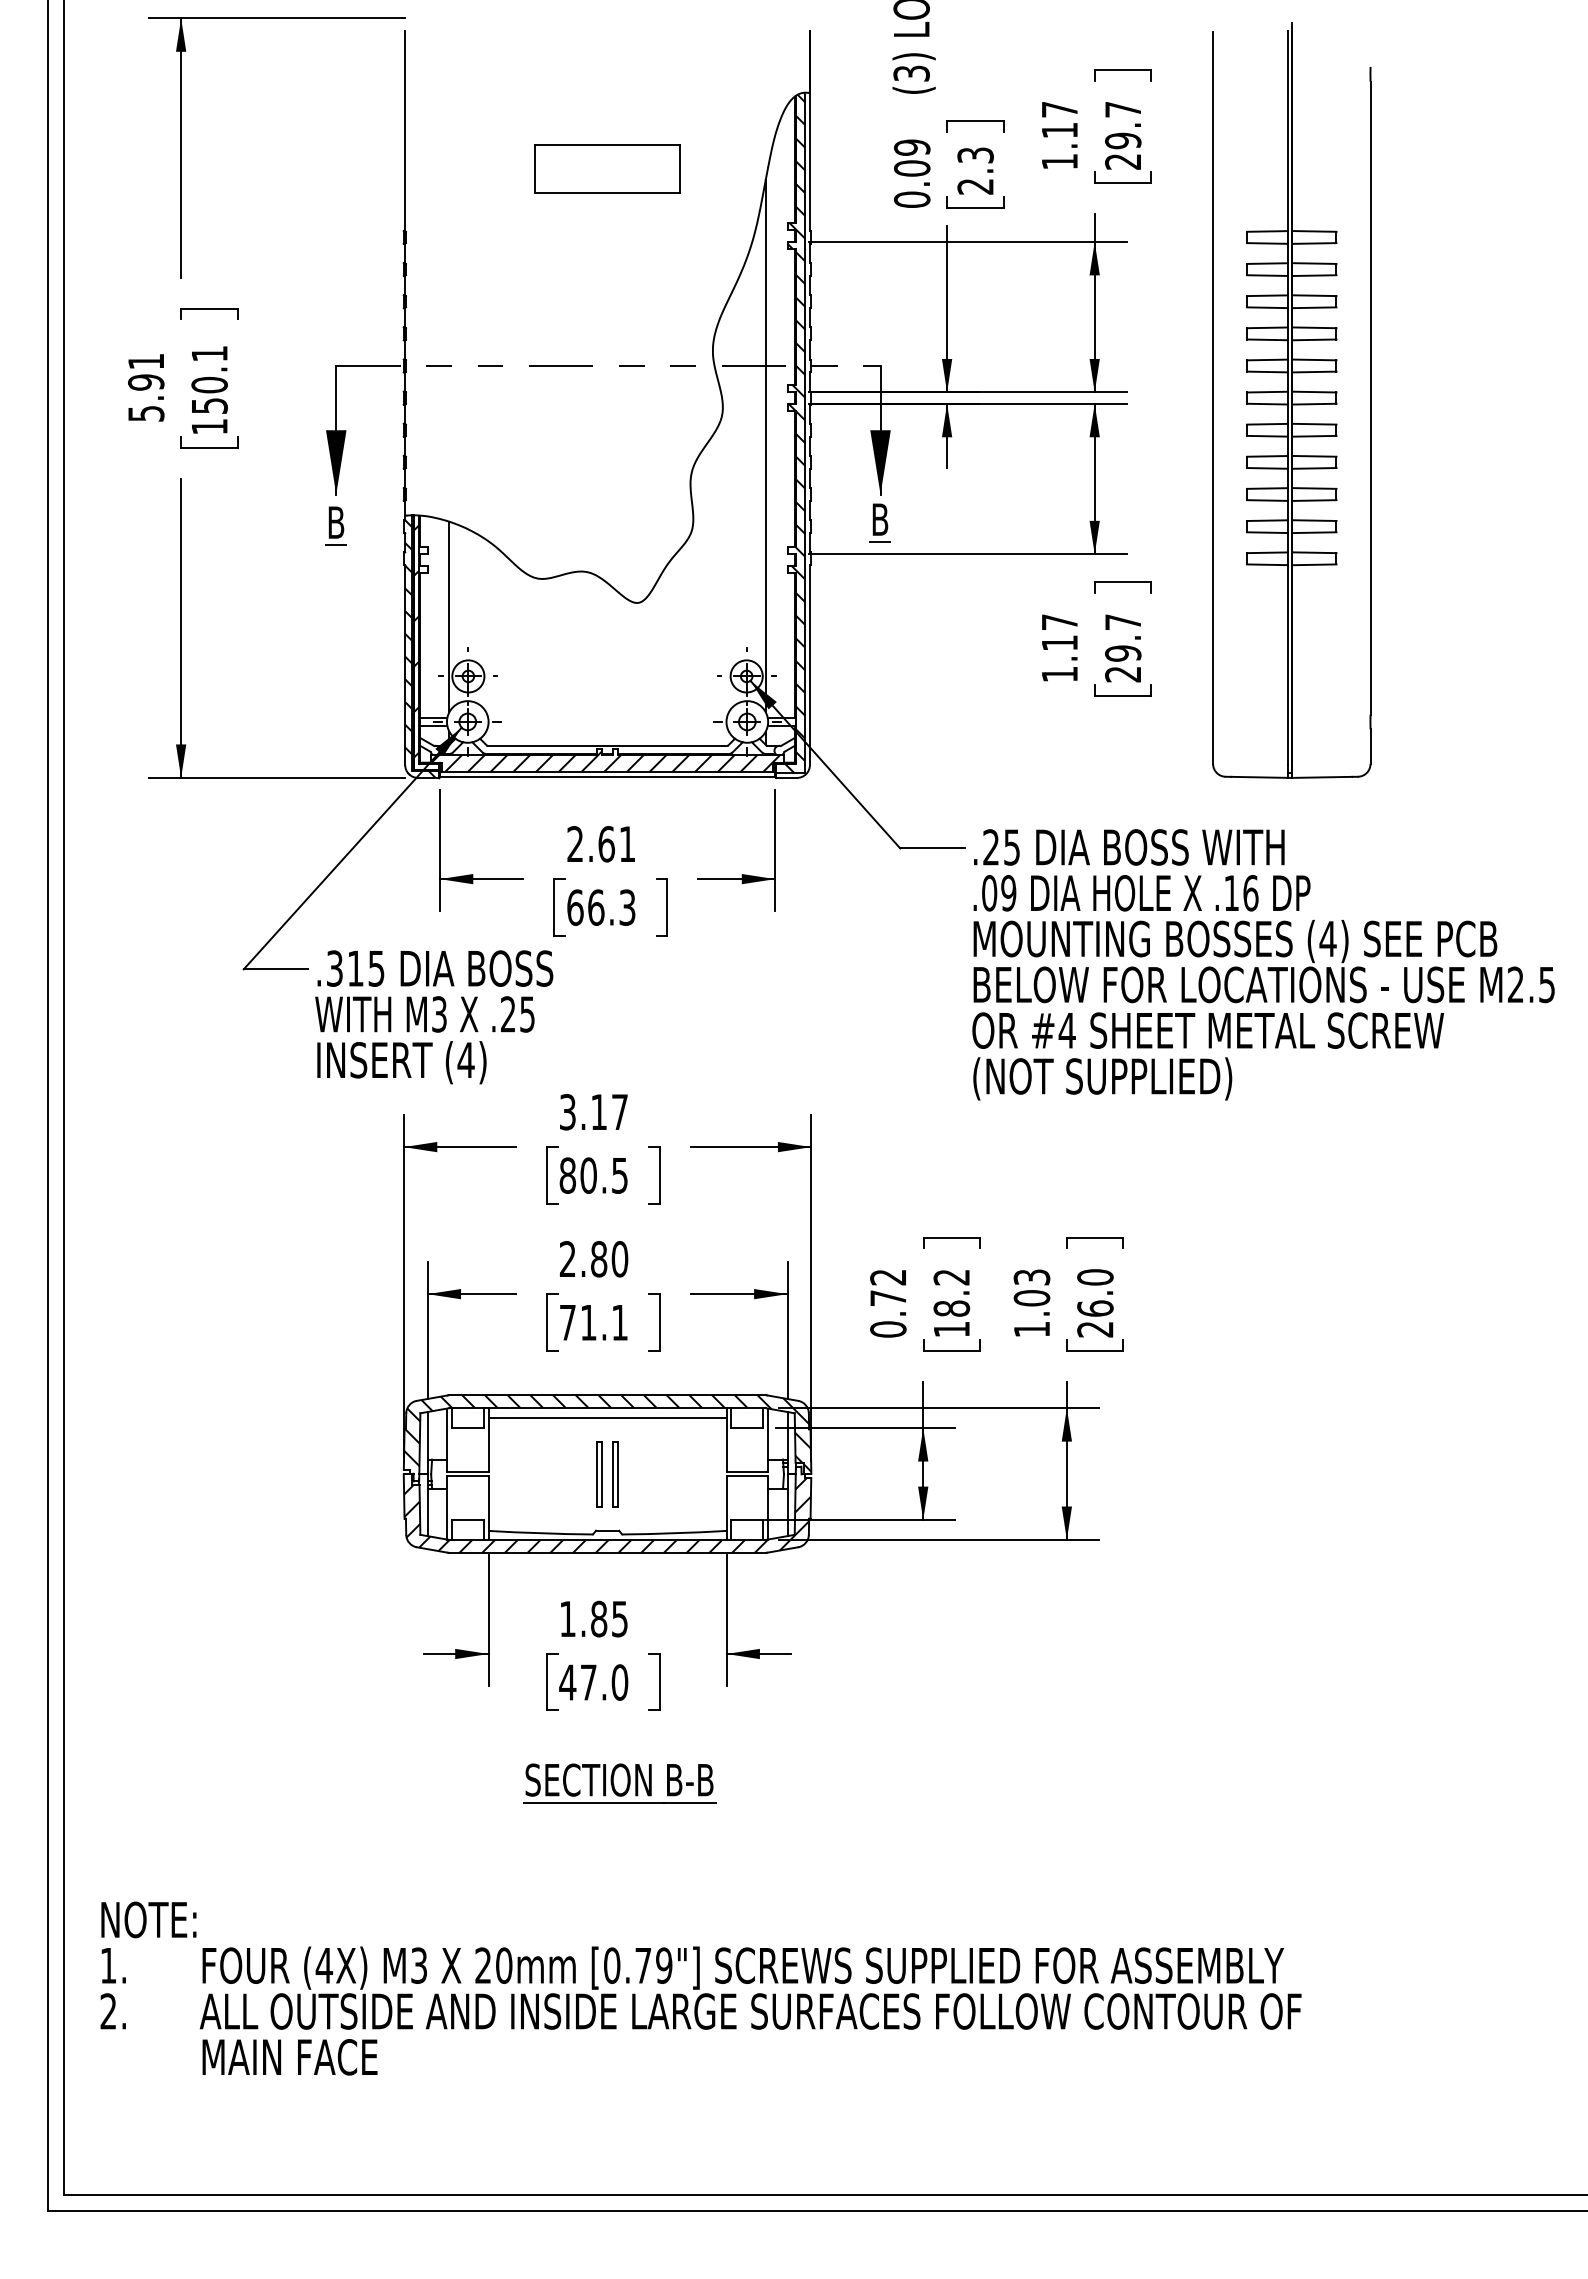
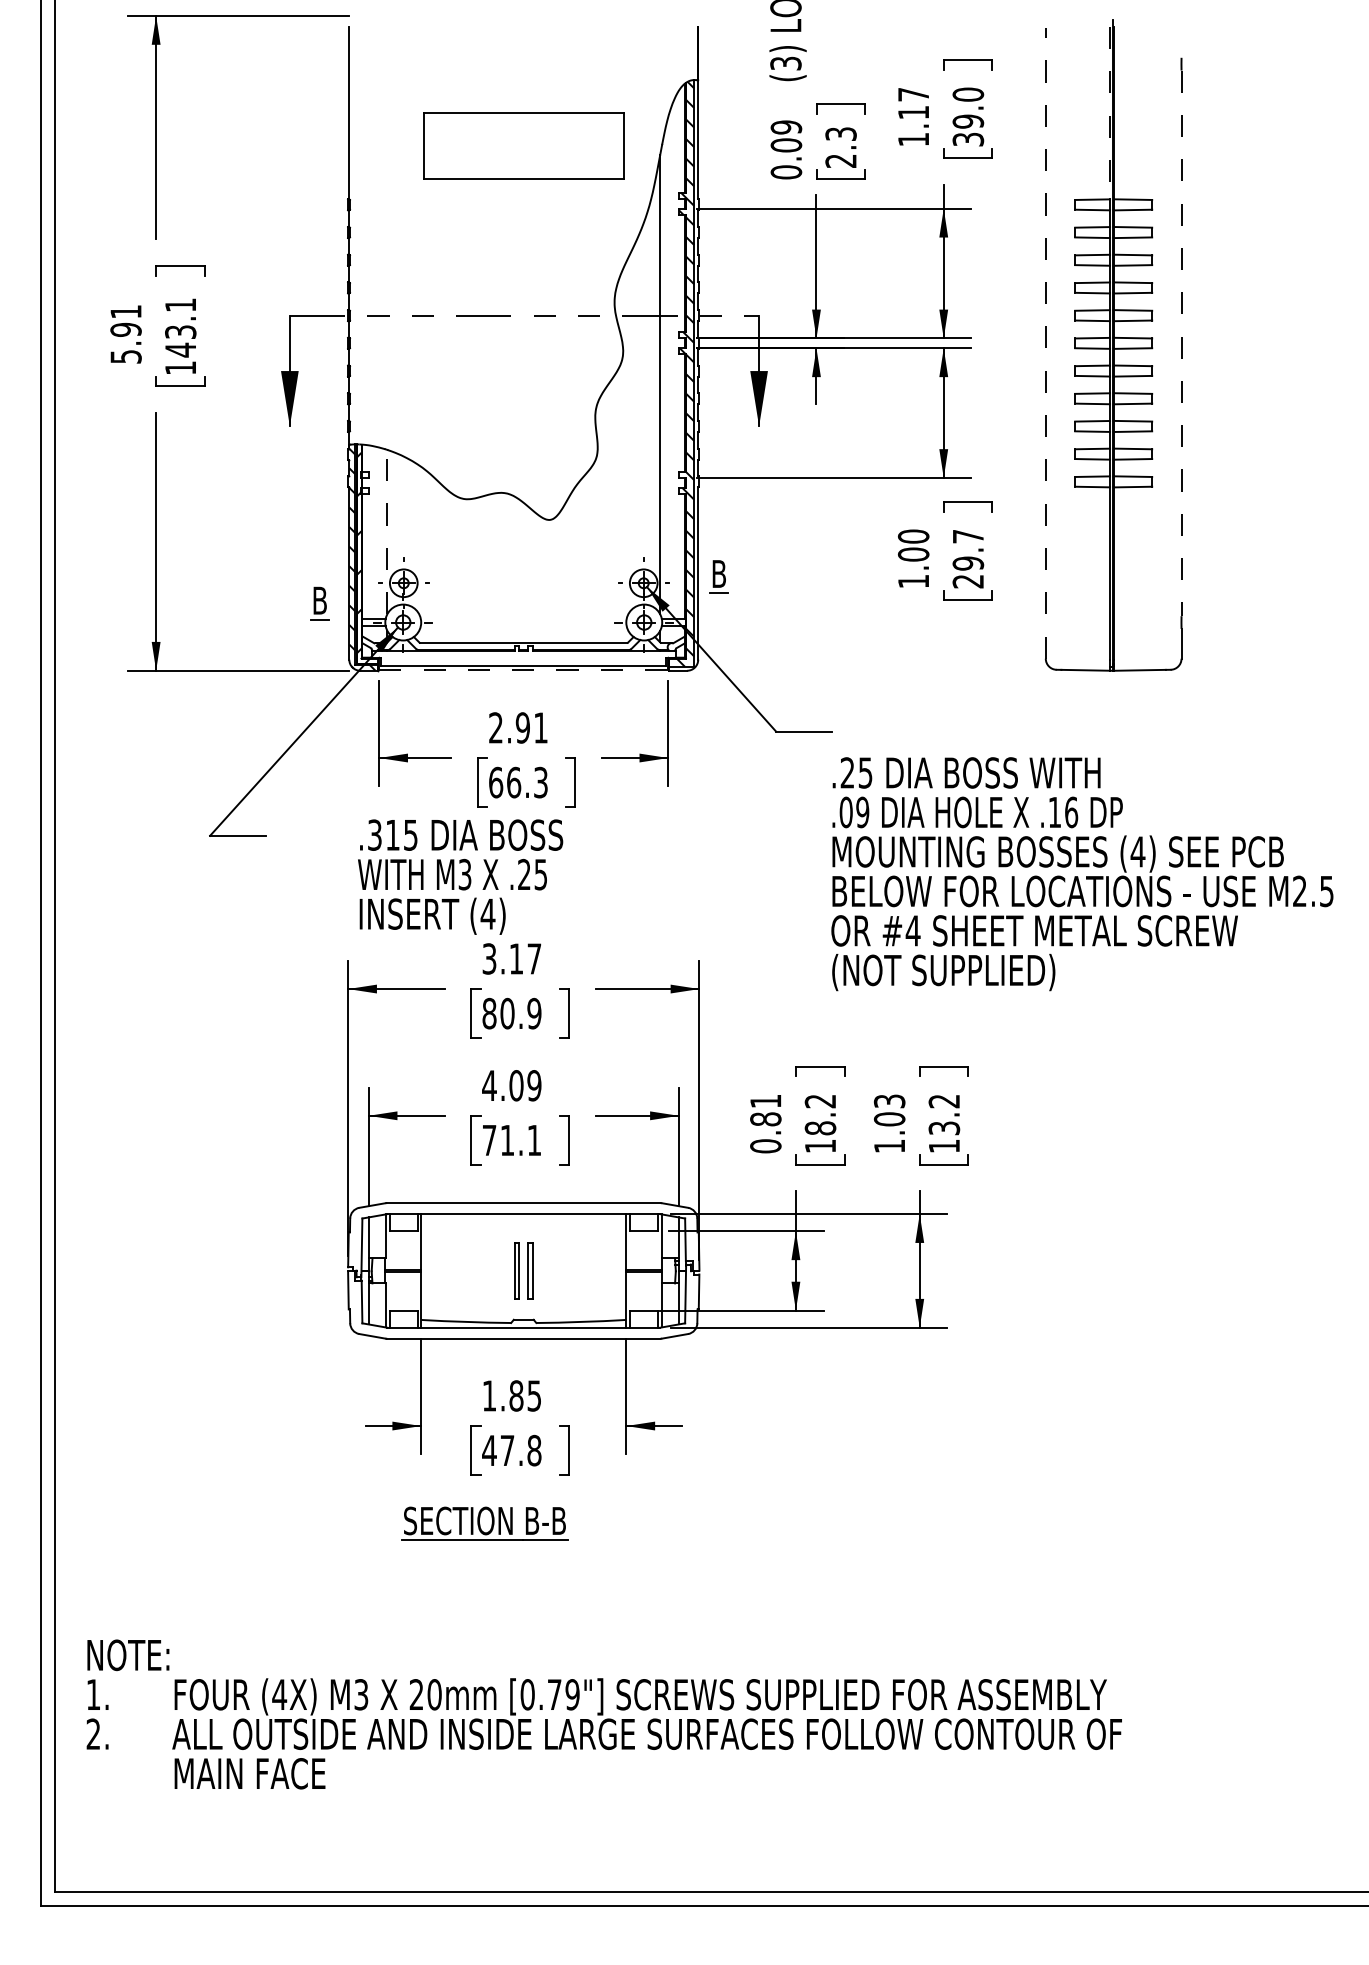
line: (1287, 131) -> (1109, 113), solid -> dashed
text: (1123, 135) -> (968, 116), 29.7 -> 39.0
part: (607, 168) -> (523, 145), size x1.6
text: (209, 395) -> (180, 341), 150.1 -> 143.1
line: (1213, 398) -> (1046, 343), solid -> dashed
line: (1370, 398) -> (1181, 343), solid -> dashed
part: (879, 522) -> (718, 576), moved
part: (335, 525) -> (319, 603), moved
line: (449, 616) -> (387, 531), solid -> dashed
text: (1059, 632) -> (913, 545), 1.17 -> 1.00
hatch: (605, 761) -> (521, 656), removed
line: (607, 777) -> (523, 670), solid -> dashed
text: (606, 844) -> (522, 728), 2.61 -> 2.91
text: (1263, 964) -> (1082, 873), moved
text: (434, 1017) -> (460, 877), moved
text: (619, 1175) -> (534, 1013), 80.5 -> 80.9
text: (593, 1259) -> (511, 1085), 2.80 -> 4.09
text: (888, 1288) -> (765, 1110), 0.72 -> 0.81
text: (1095, 1303) -> (944, 1123), 26.0 -> 13.2
line: (607, 1418) -> (523, 1223), removed
hatch: (607, 1433) -> (523, 1235), removed
hatch: (607, 1515) -> (523, 1306), removed
text: (619, 1682) -> (534, 1450), 47.0 -> 47.8
part: (619, 1783) -> (484, 1523), moved

